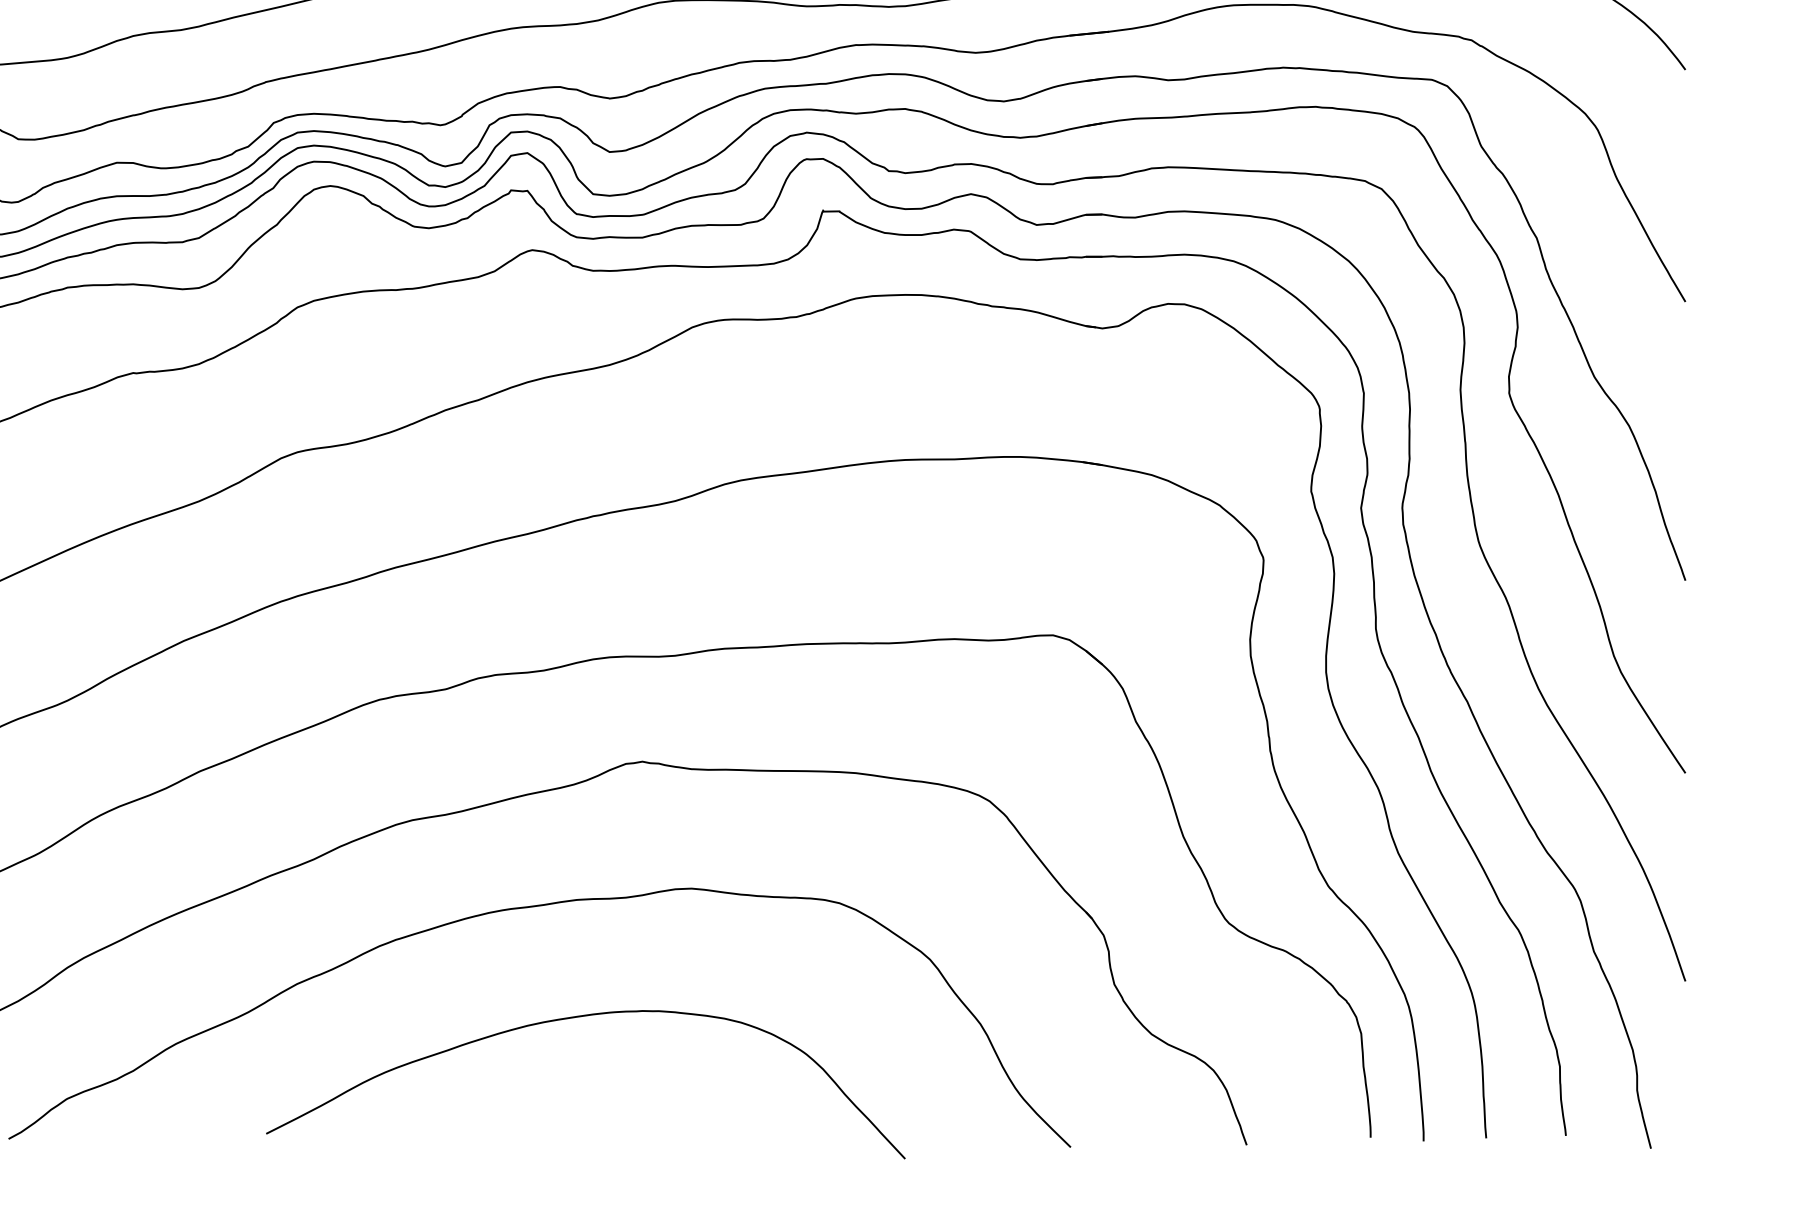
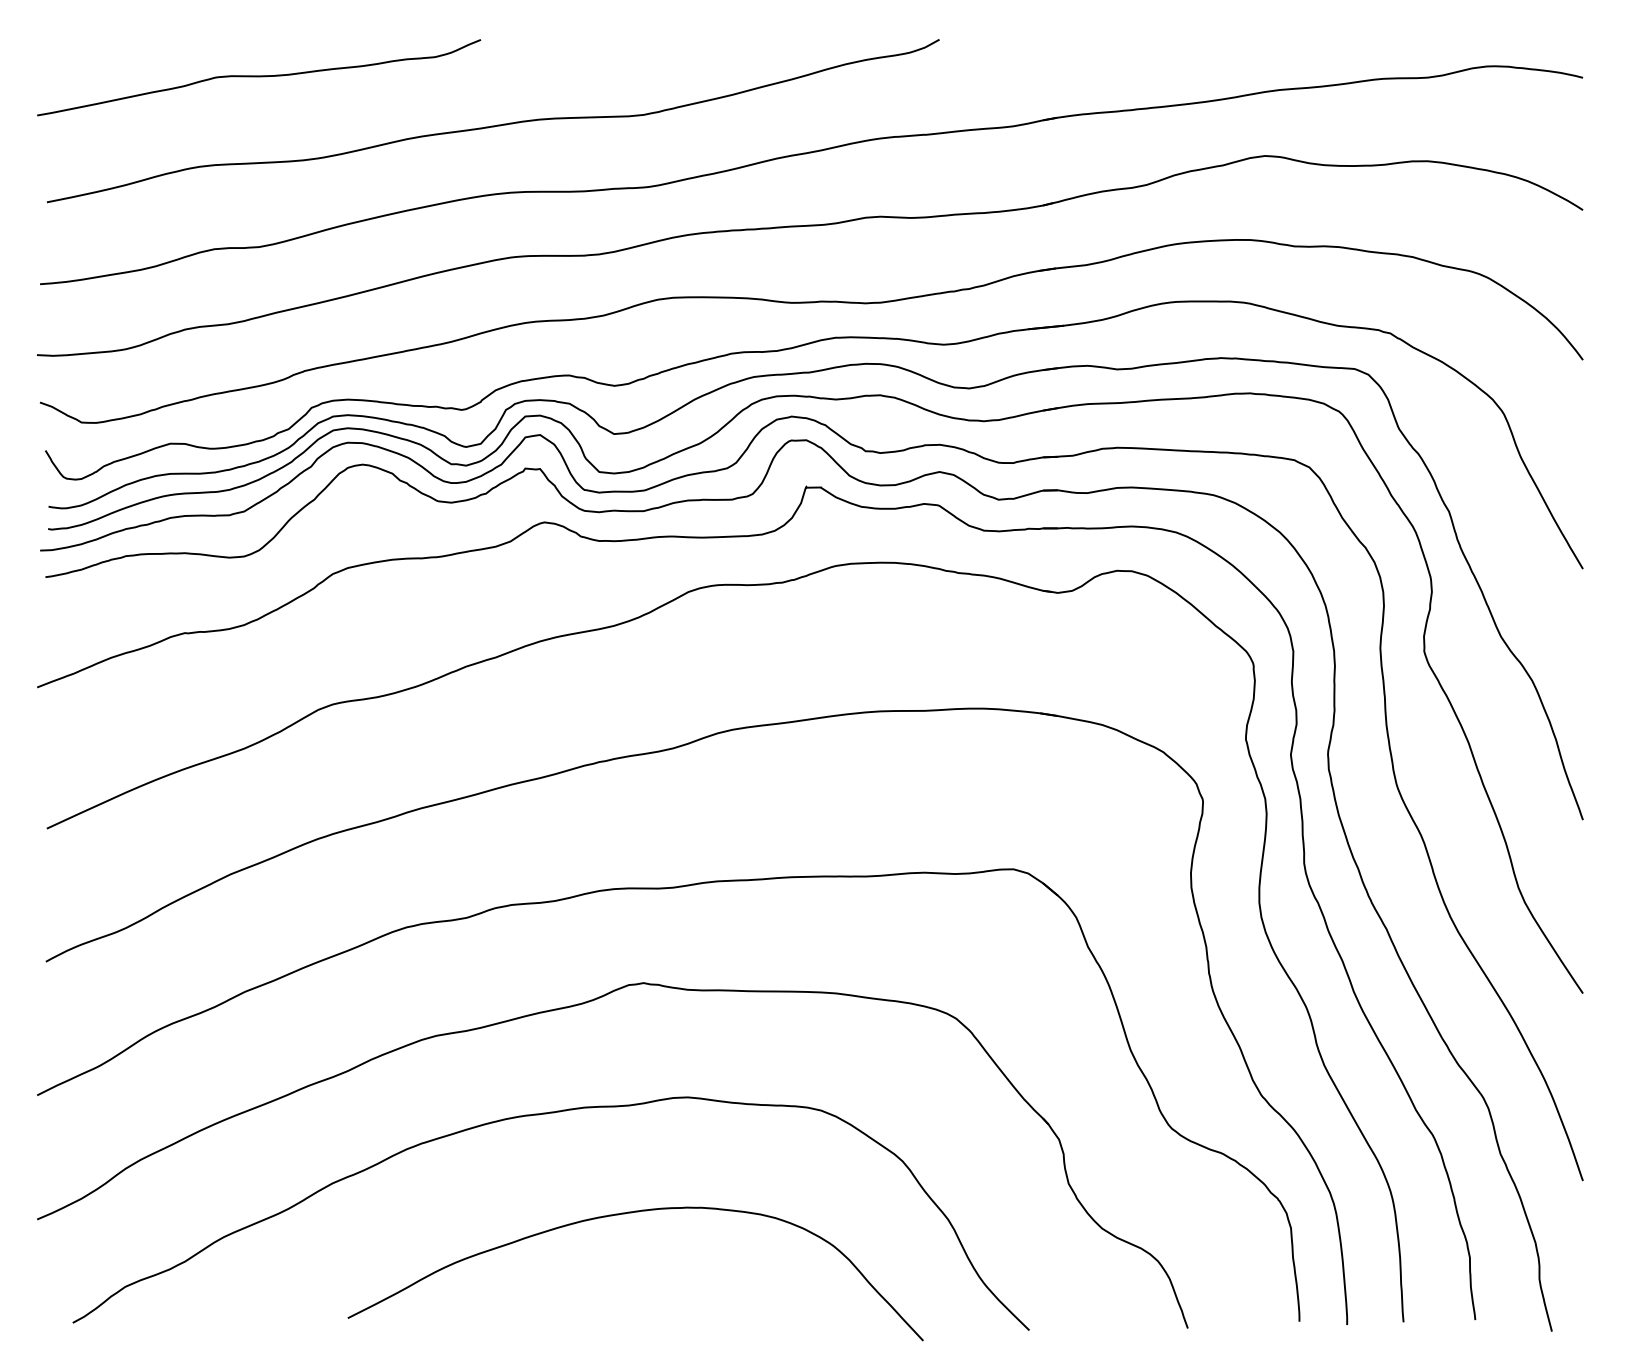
curve: (574, 1018) -> (625, 1214), moved

